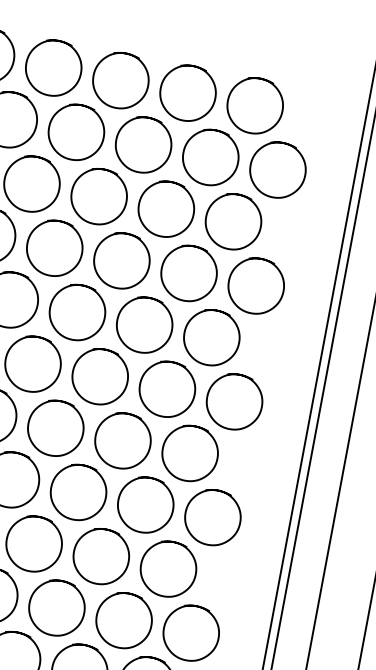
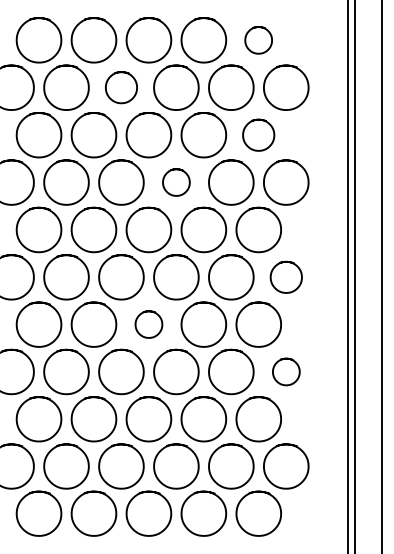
part: (254, 105) -> (258, 40), size x0.6
part: (76, 132) -> (121, 87), size x0.7
part: (233, 222) -> (258, 135), size x0.7
part: (122, 260) -> (176, 182), size x0.6
part: (234, 402) -> (286, 277), size x0.7
part: (55, 428) -> (148, 324), size x0.6
part: (213, 517) -> (286, 371), size x0.6

